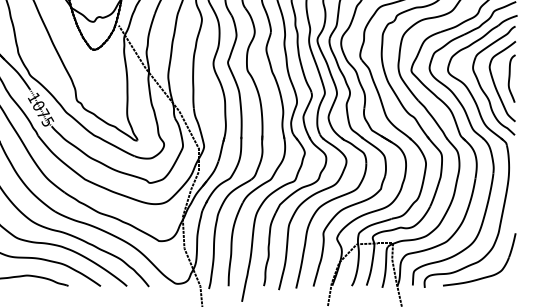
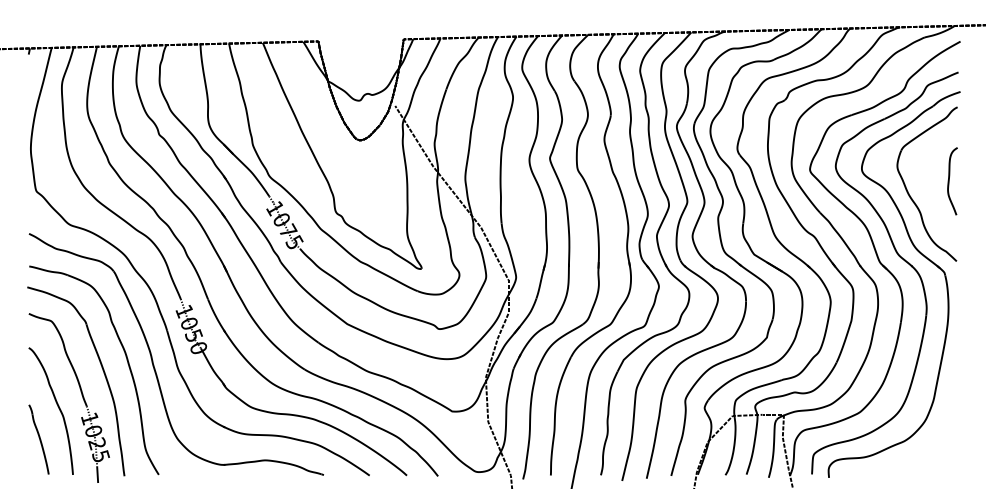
curve: (495, 85) -> (929, 190), removed
part: (483, 277) -> (912, 462), removed

